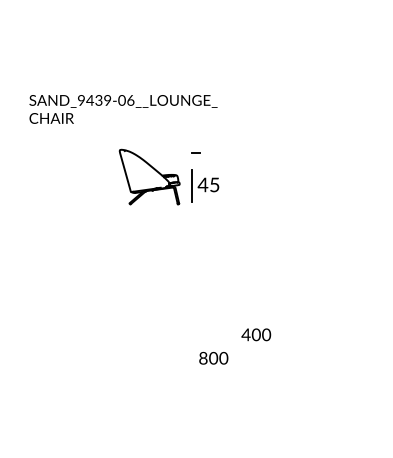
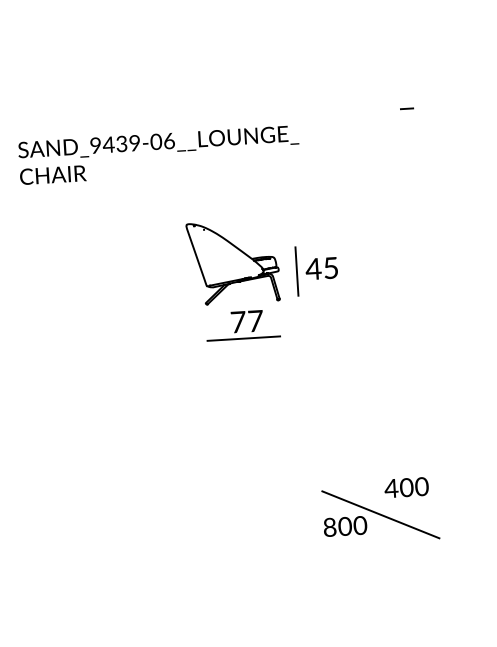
text: (123, 109) -> (159, 155), moved
line: (195, 152) -> (406, 108), moved
part: (153, 219) -> (242, 325), added
line: (237, 351) -> (380, 514), added

